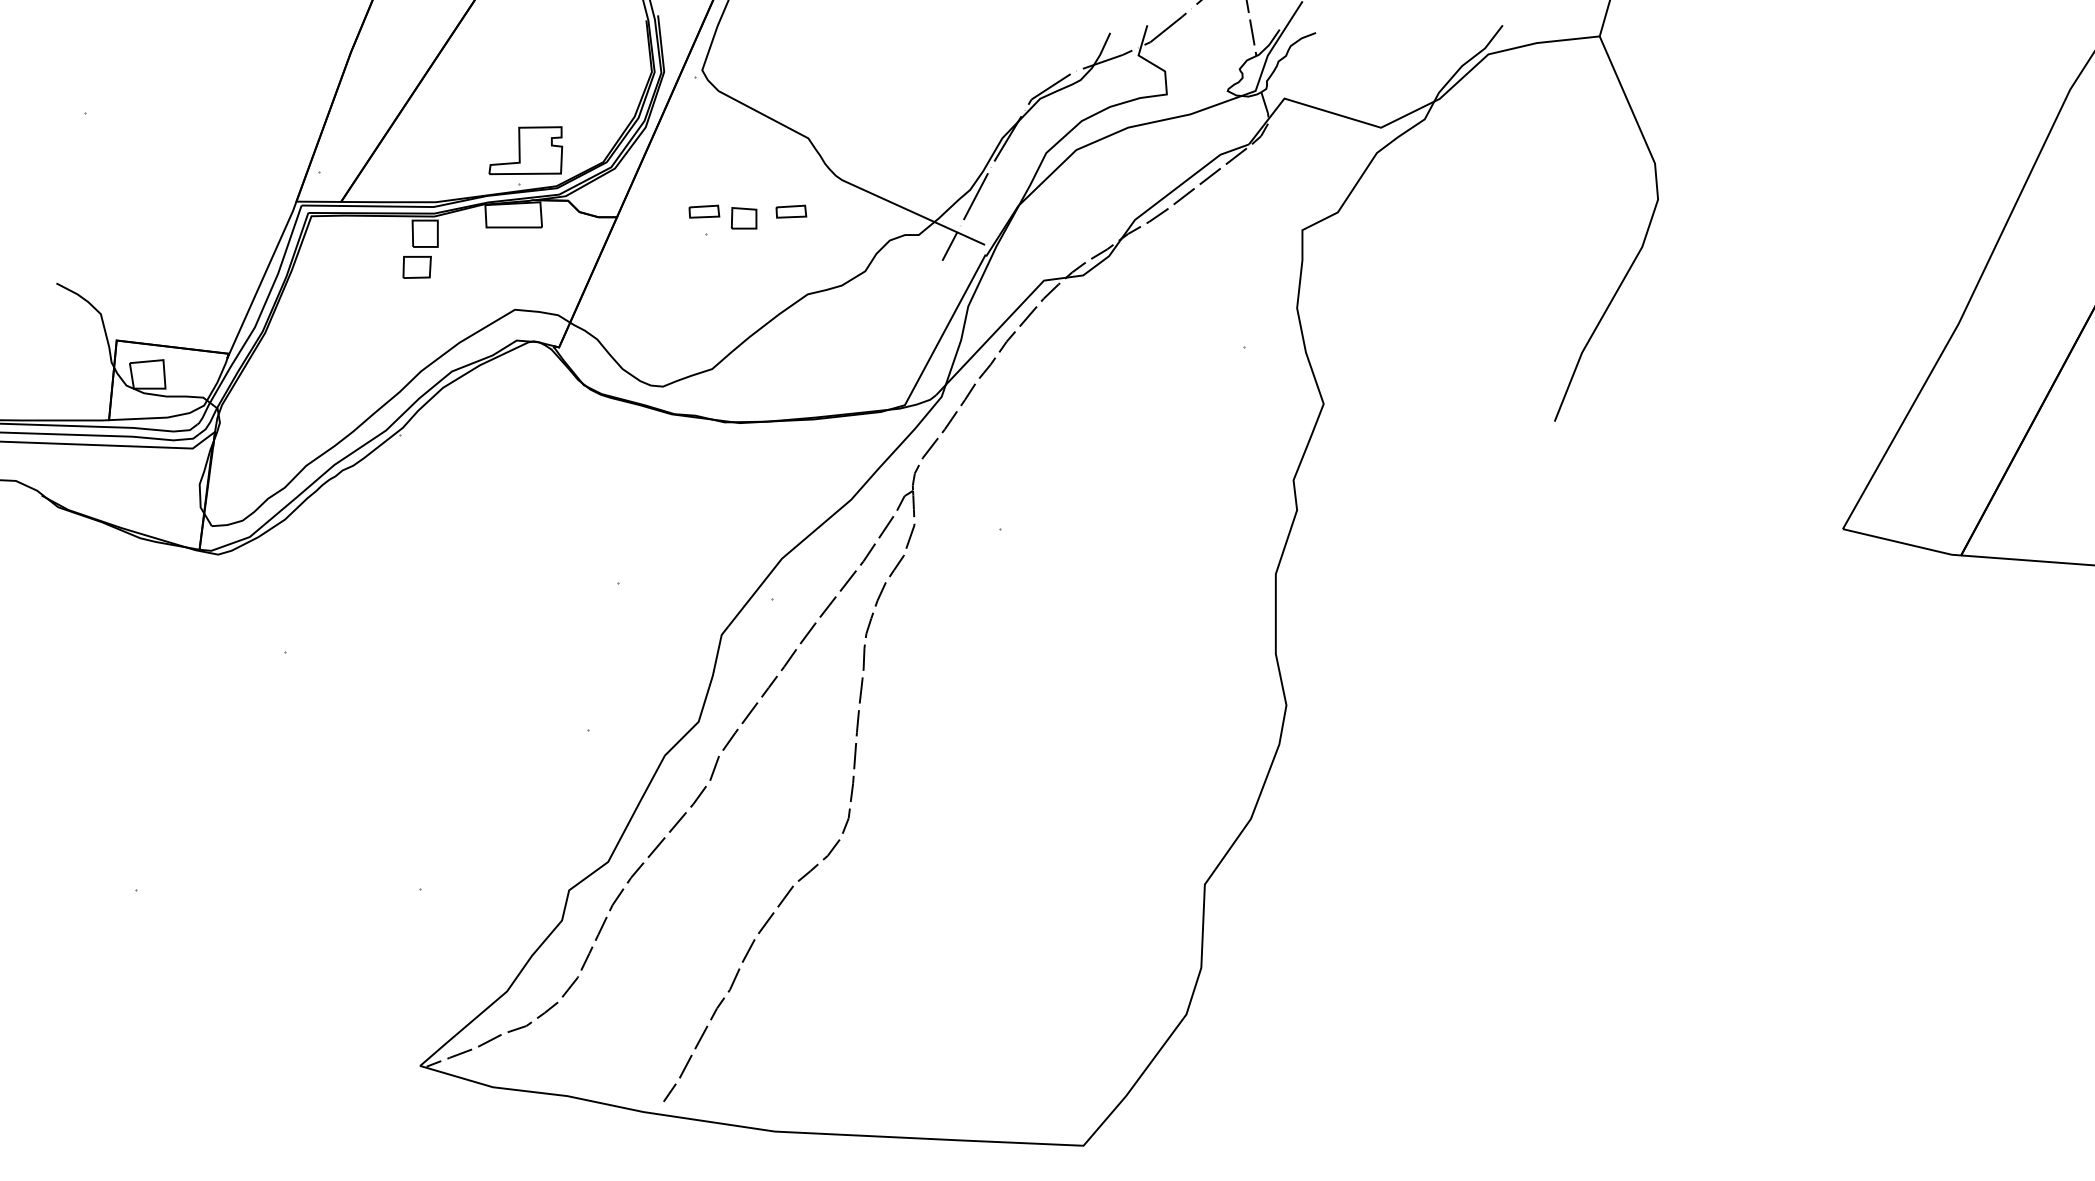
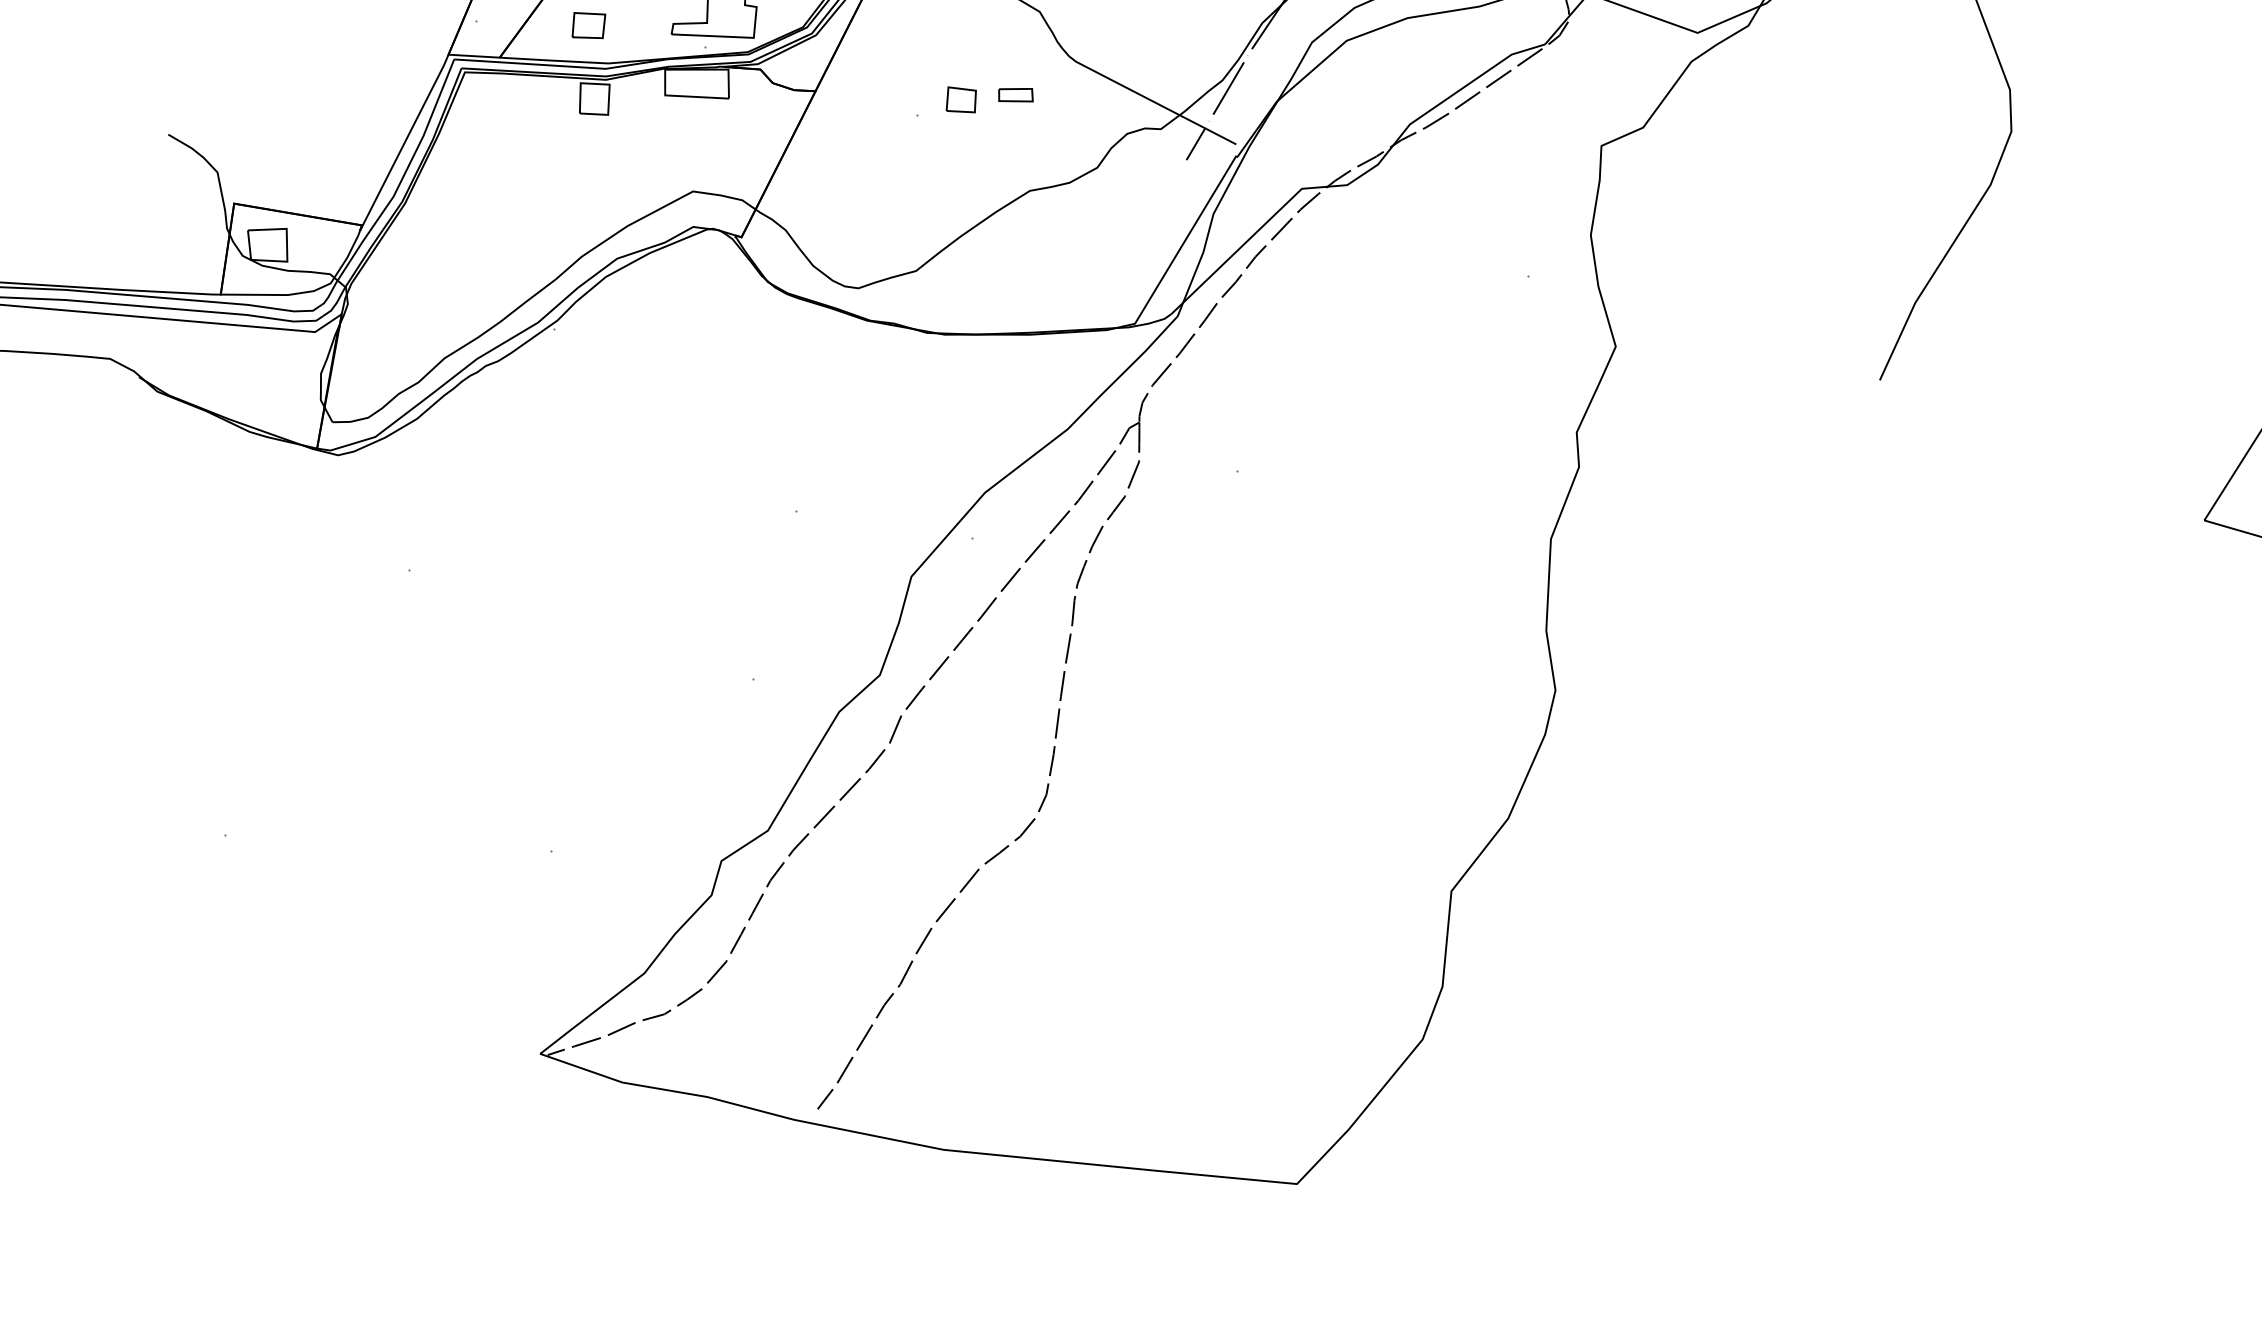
part: (704, 211) -> (916, 89), removed
part: (416, 267) -> (588, 25), moved

